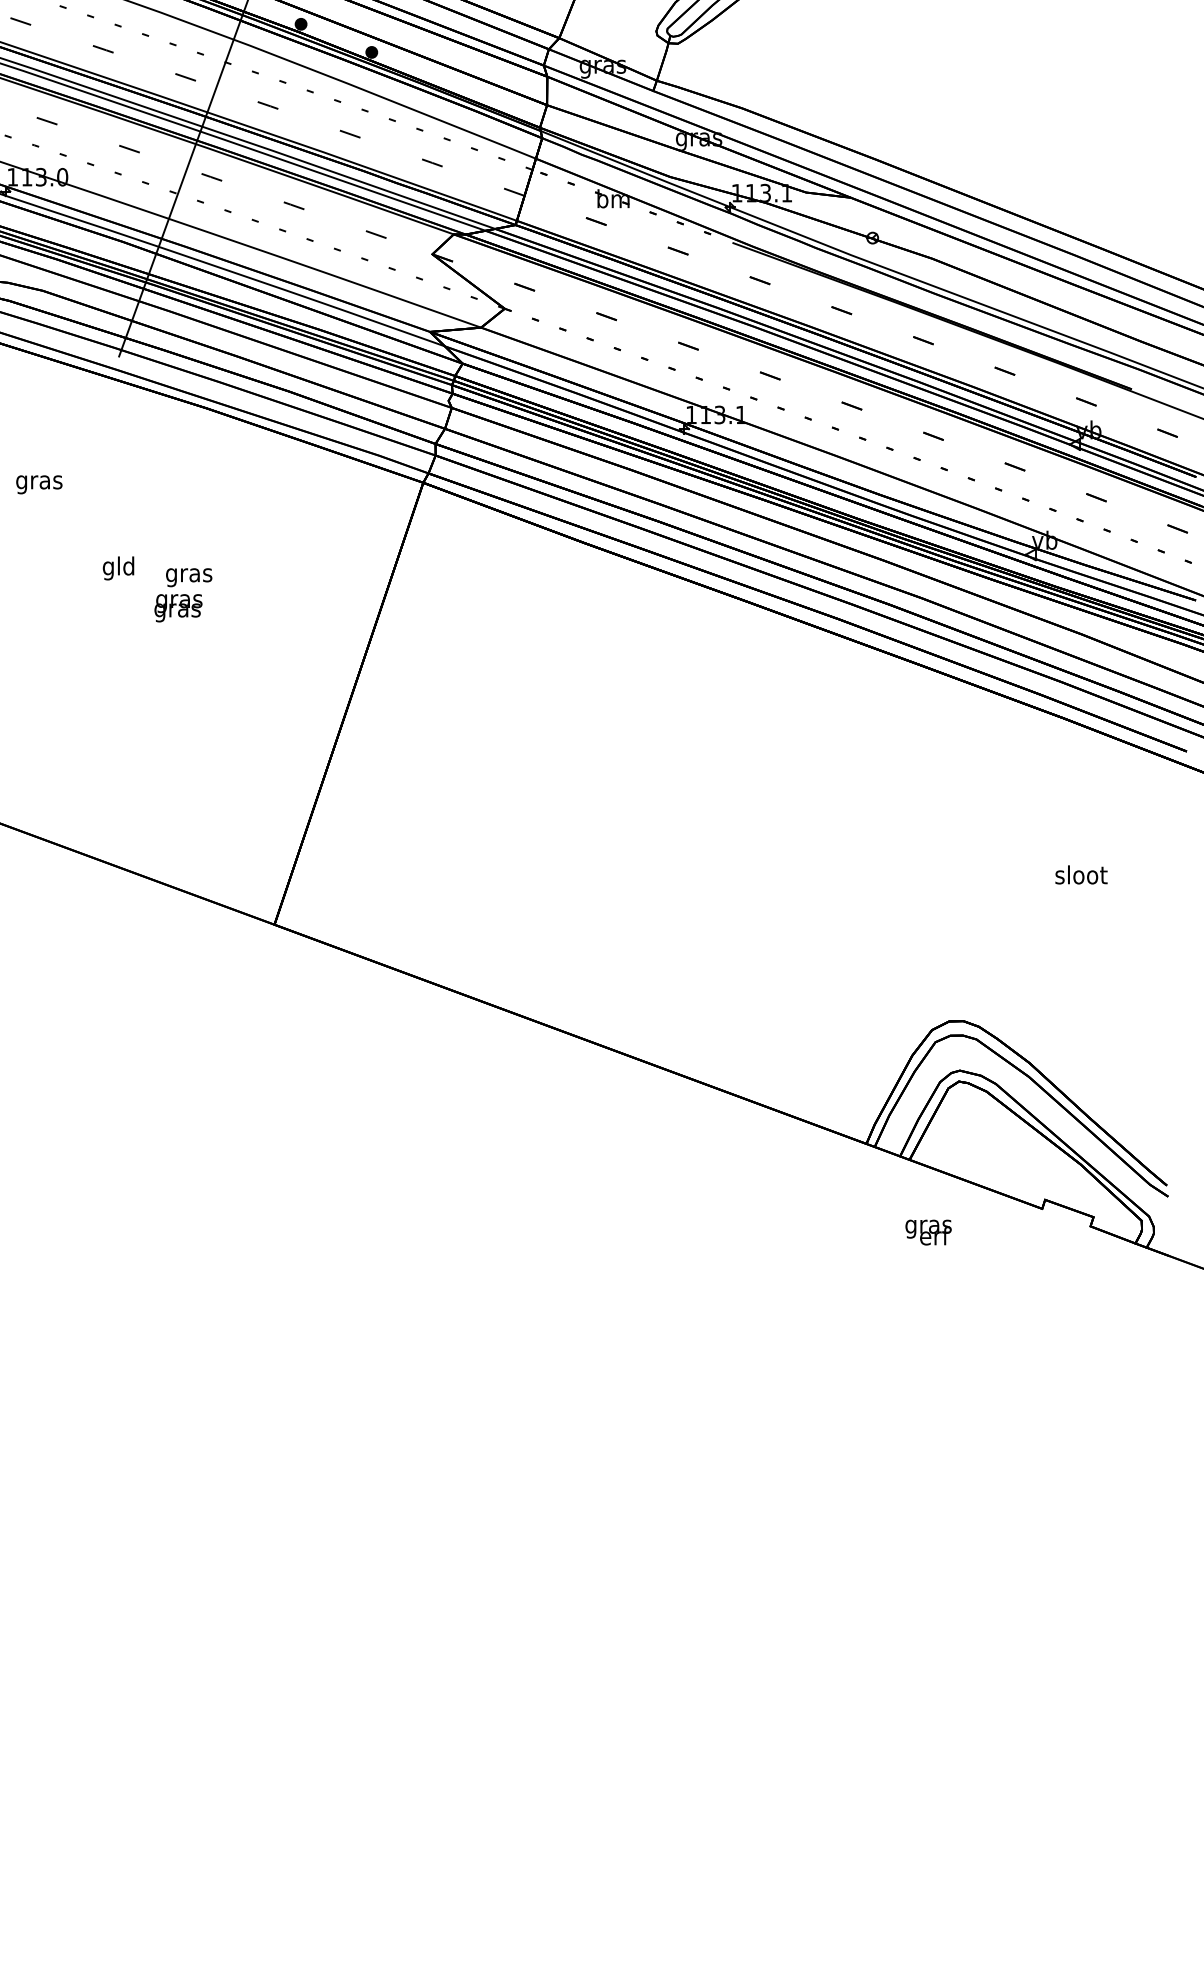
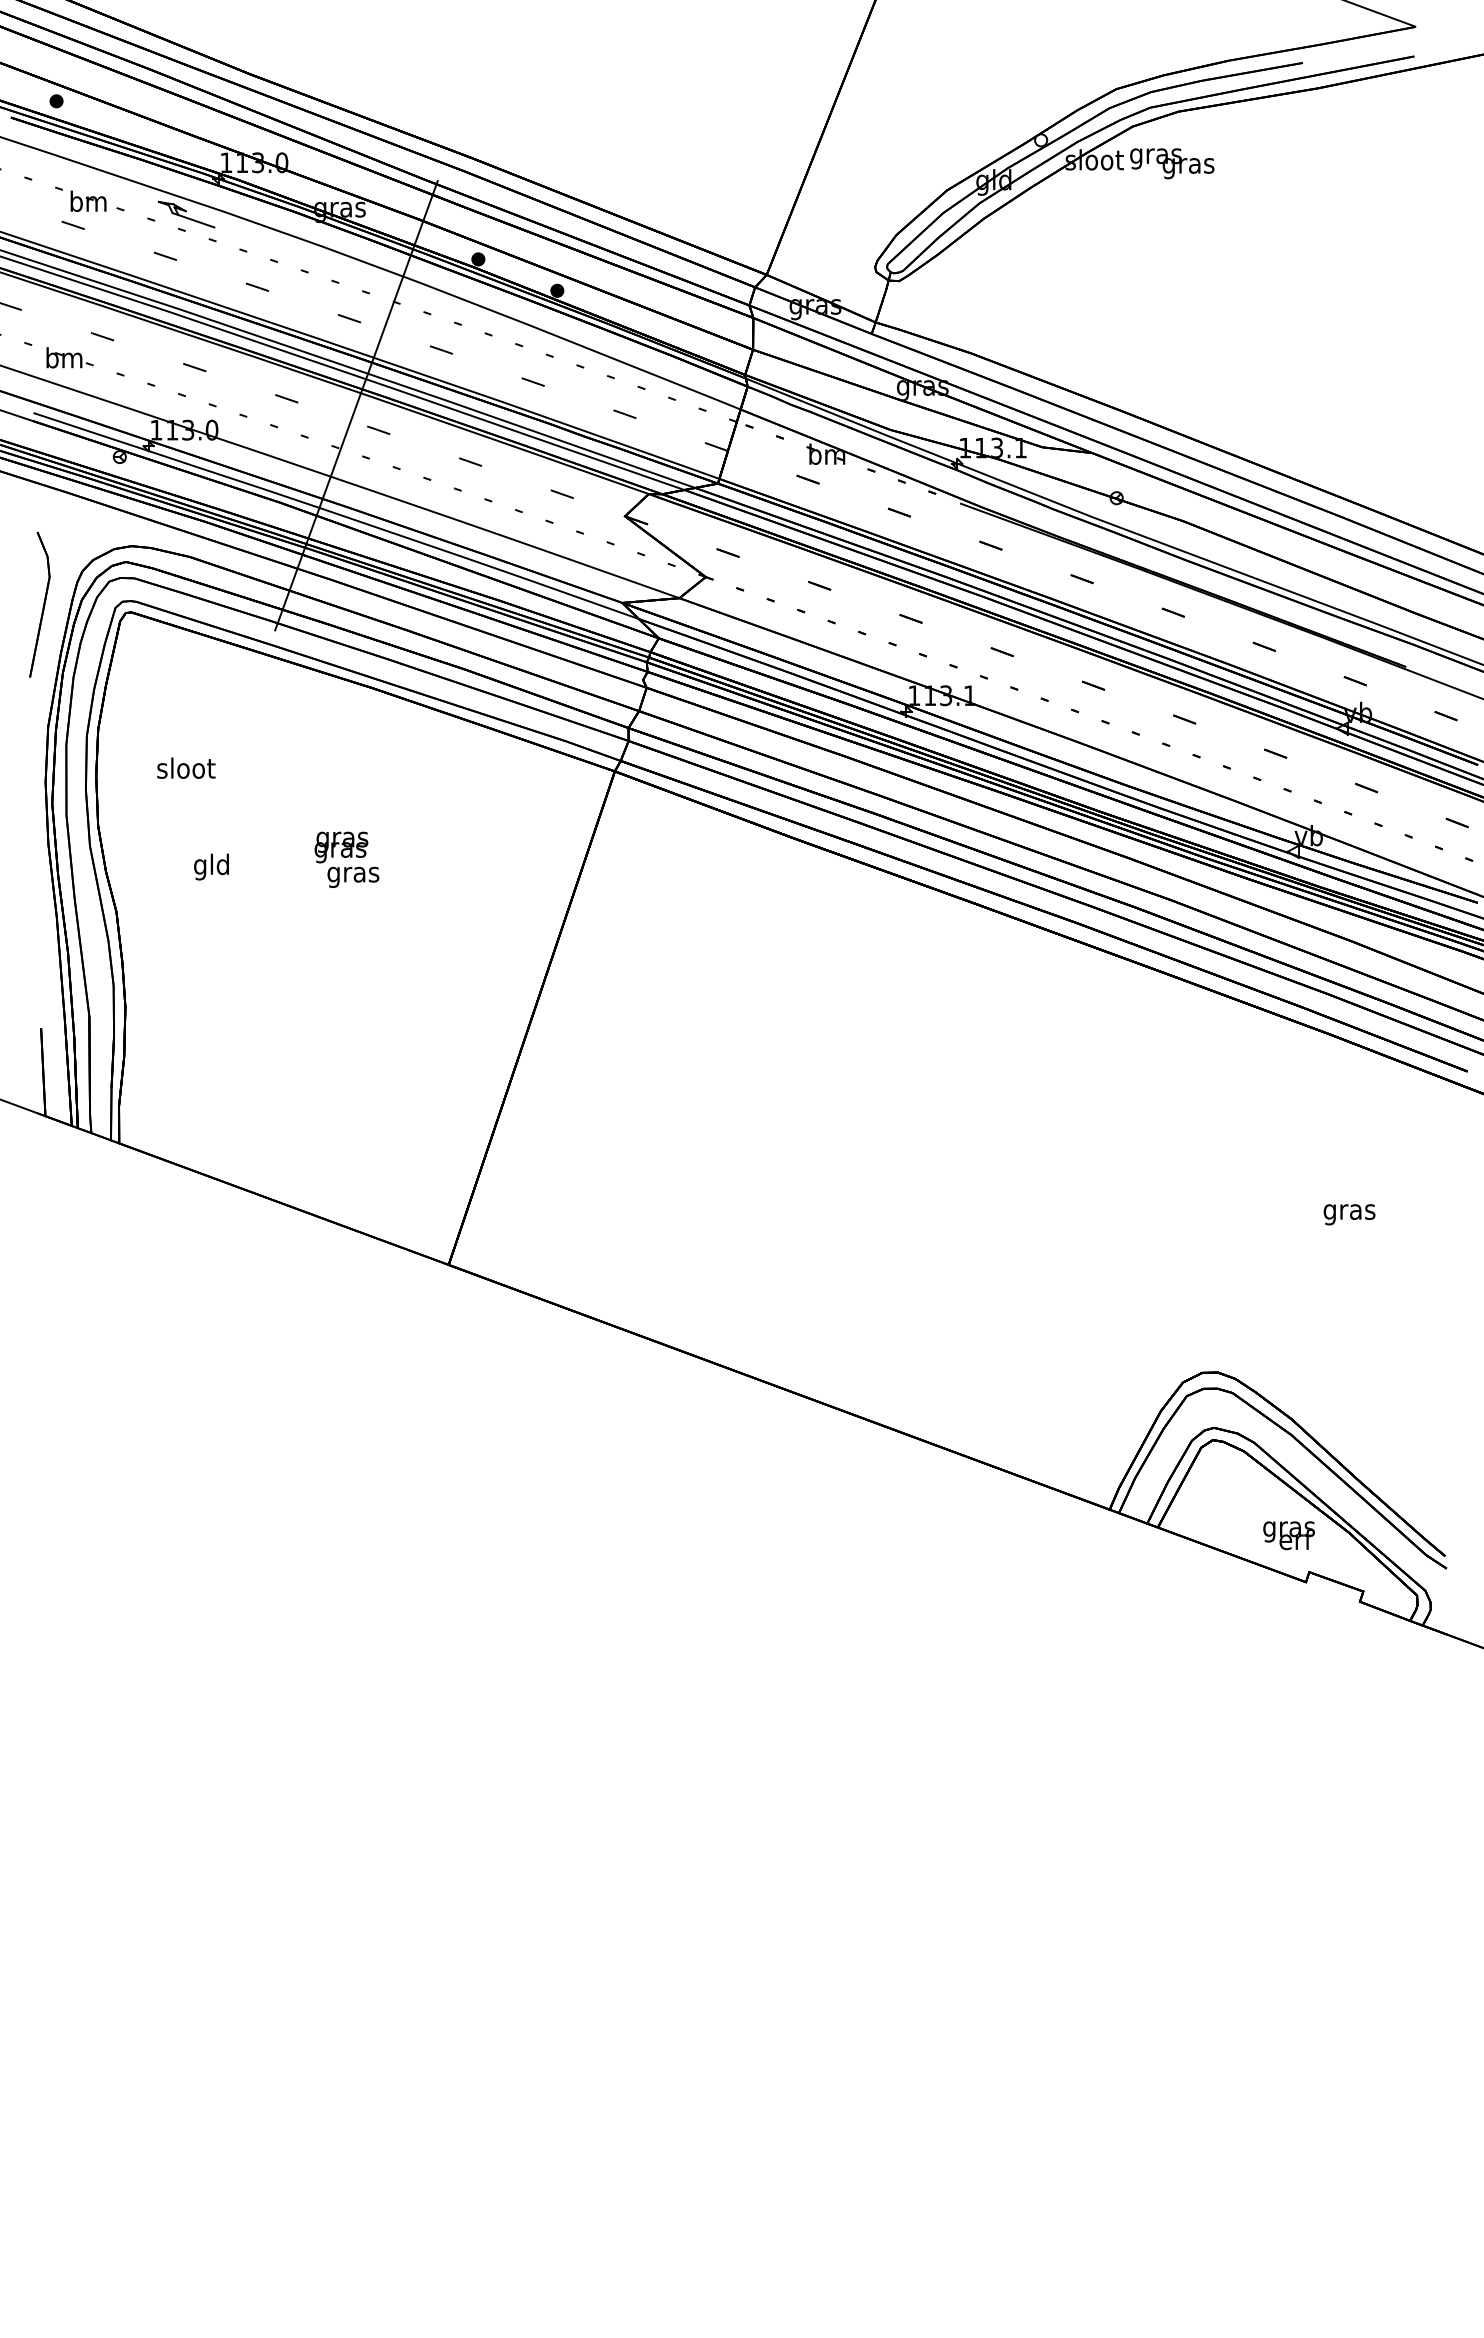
text: (39, 481) -> (186, 770), gras -> sloot
text: (118, 567) -> (211, 866), moved
text: (178, 608) -> (341, 847), moved
text: (1081, 876) -> (1349, 1211), sloot -> gras
text: (928, 1232) -> (1288, 1535), moved

